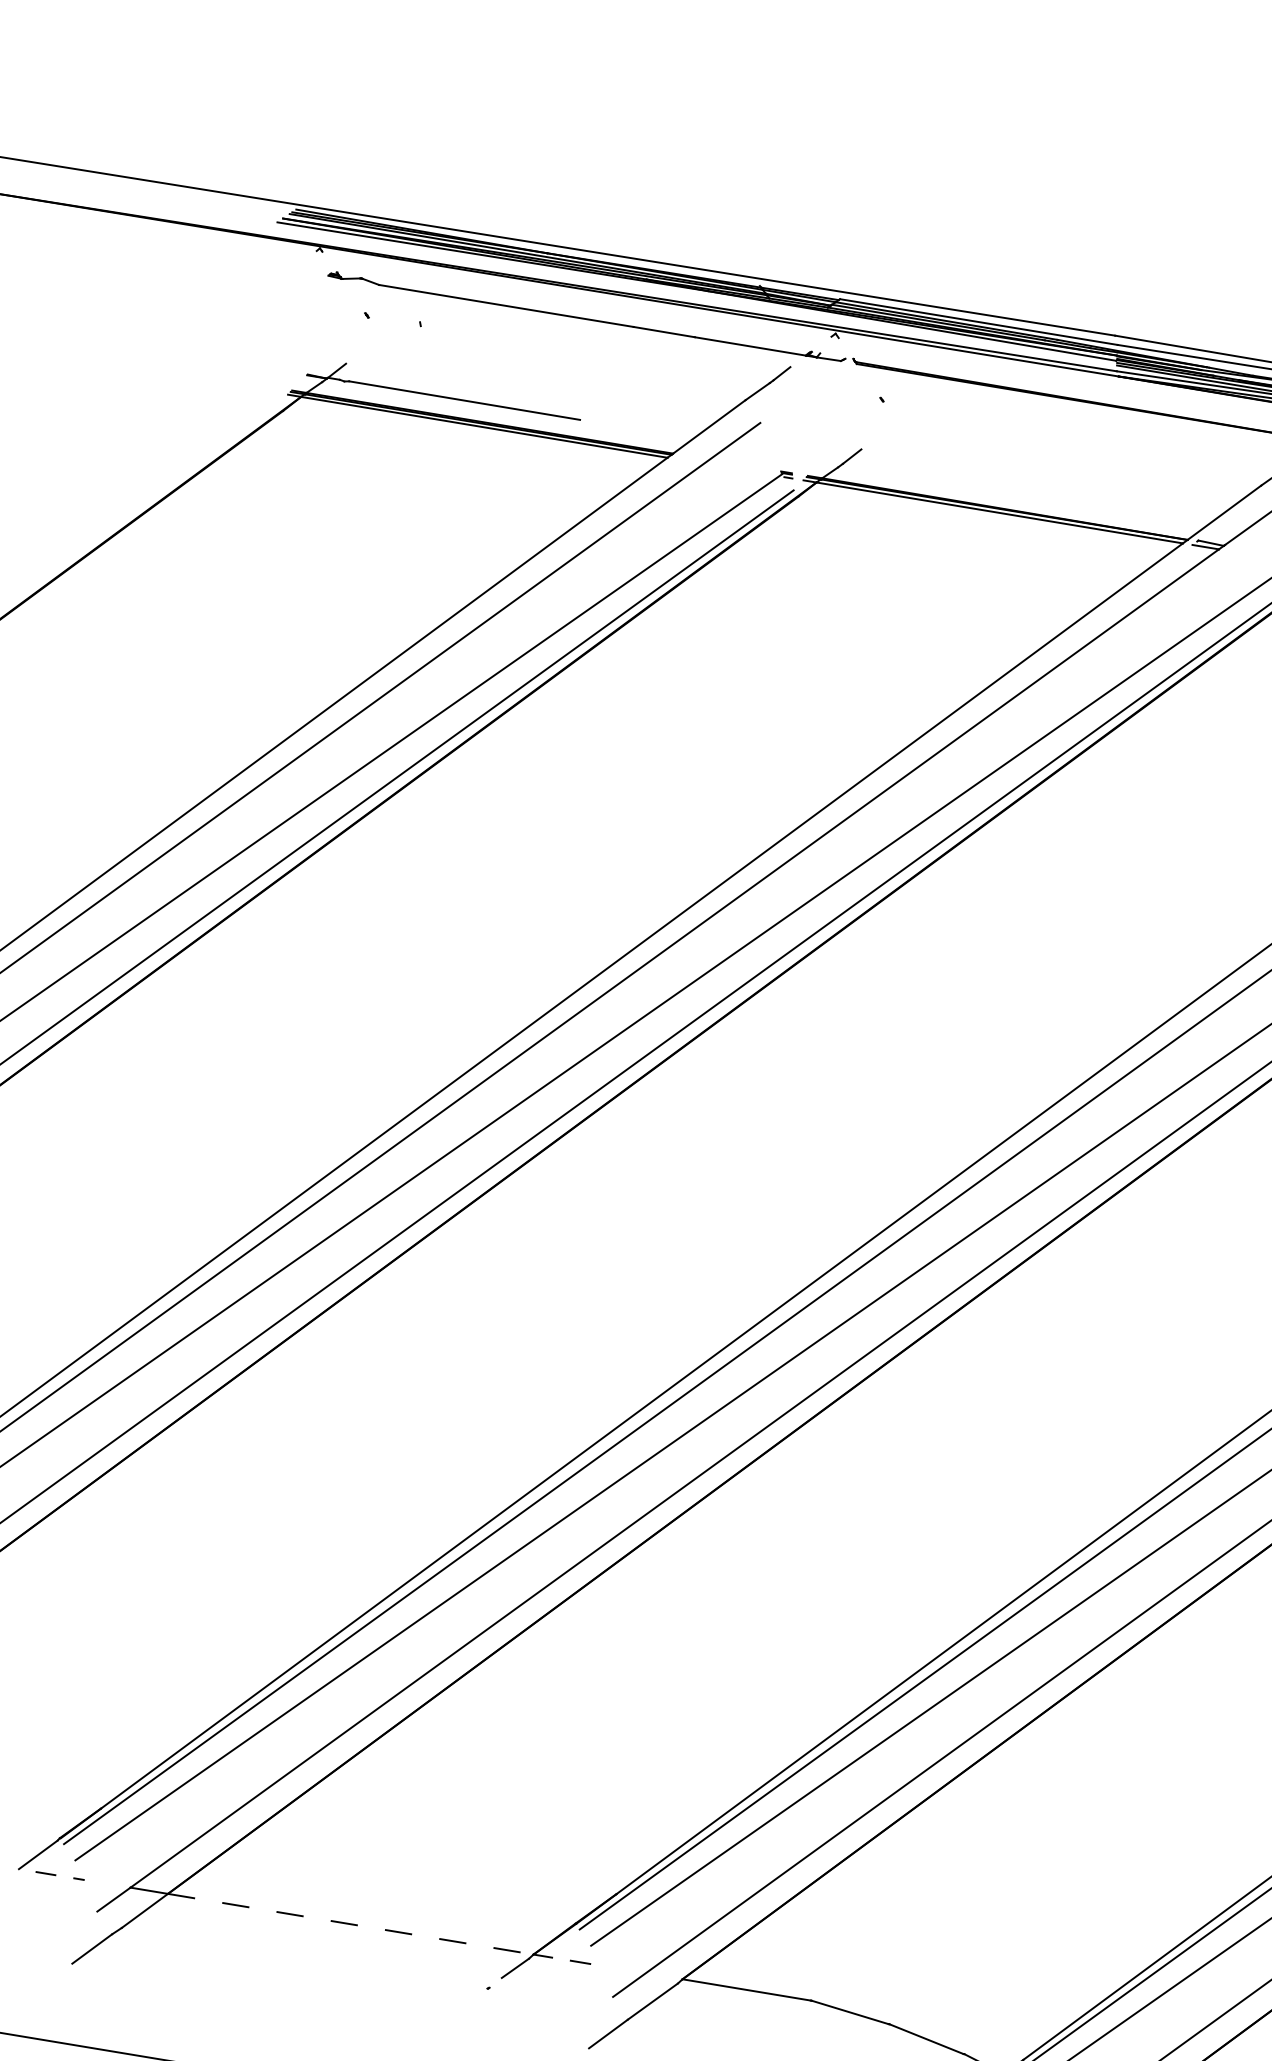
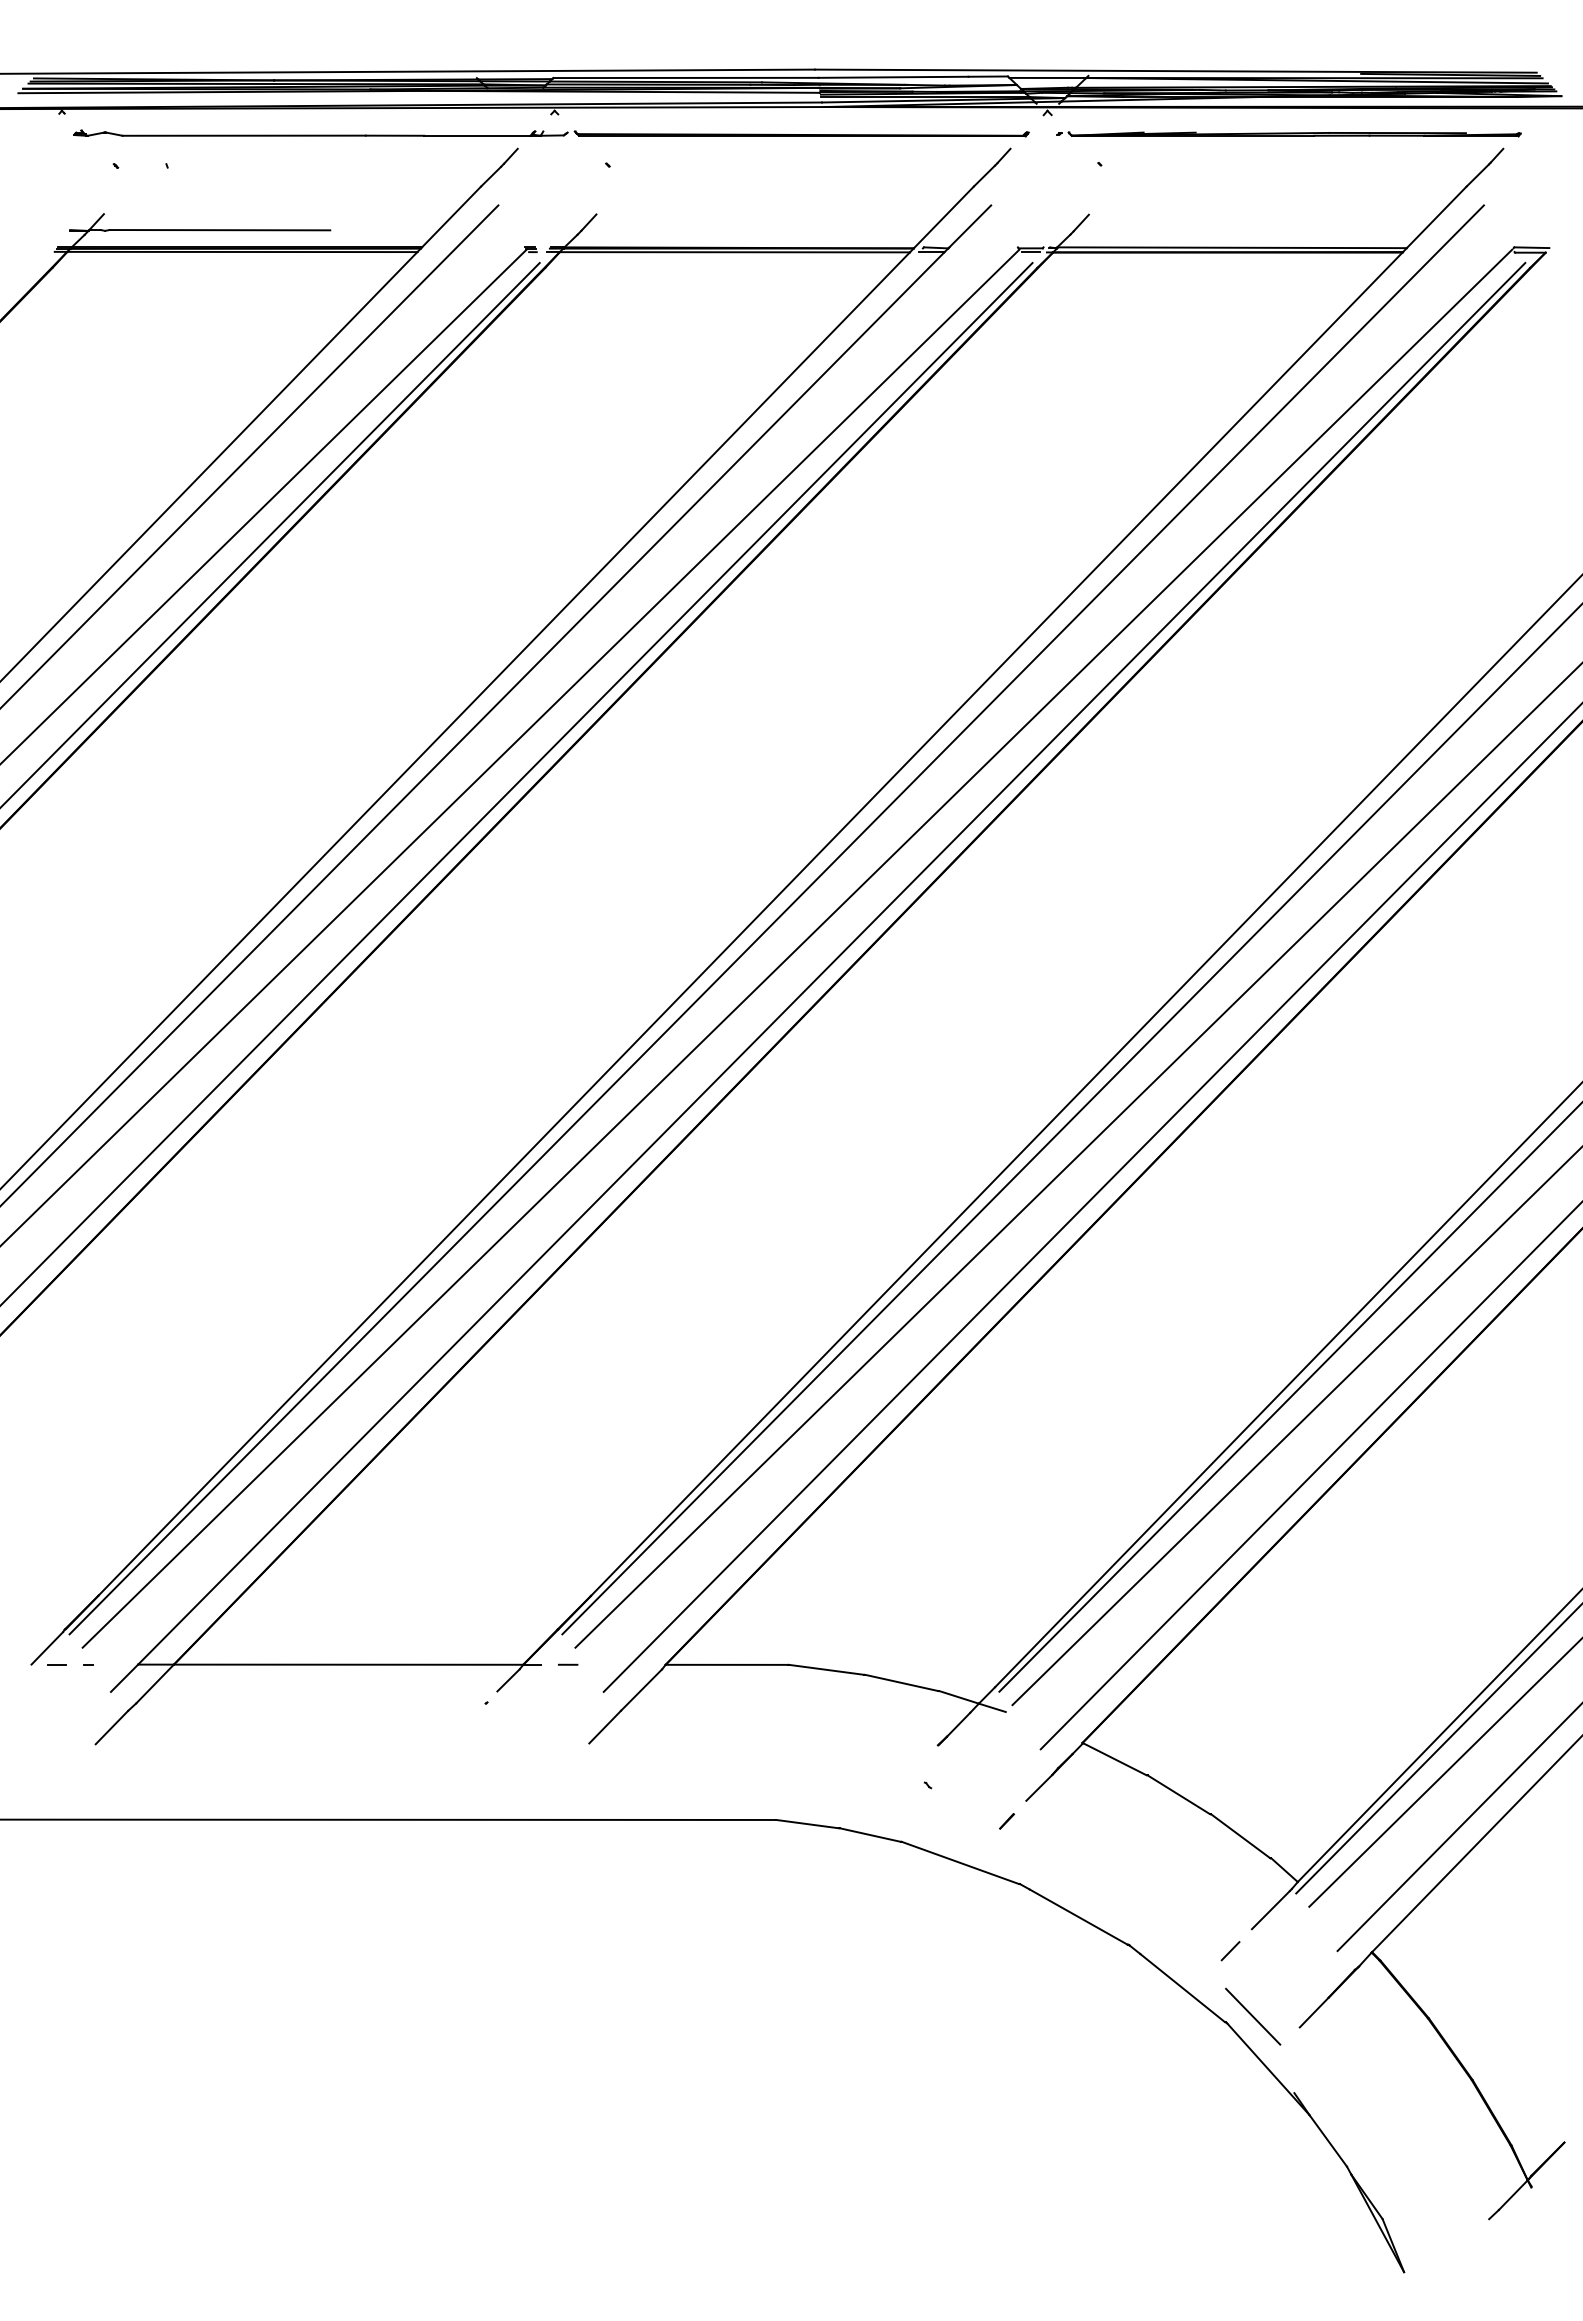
line: (350, 1923) -> (348, 1664), dashed -> solid

